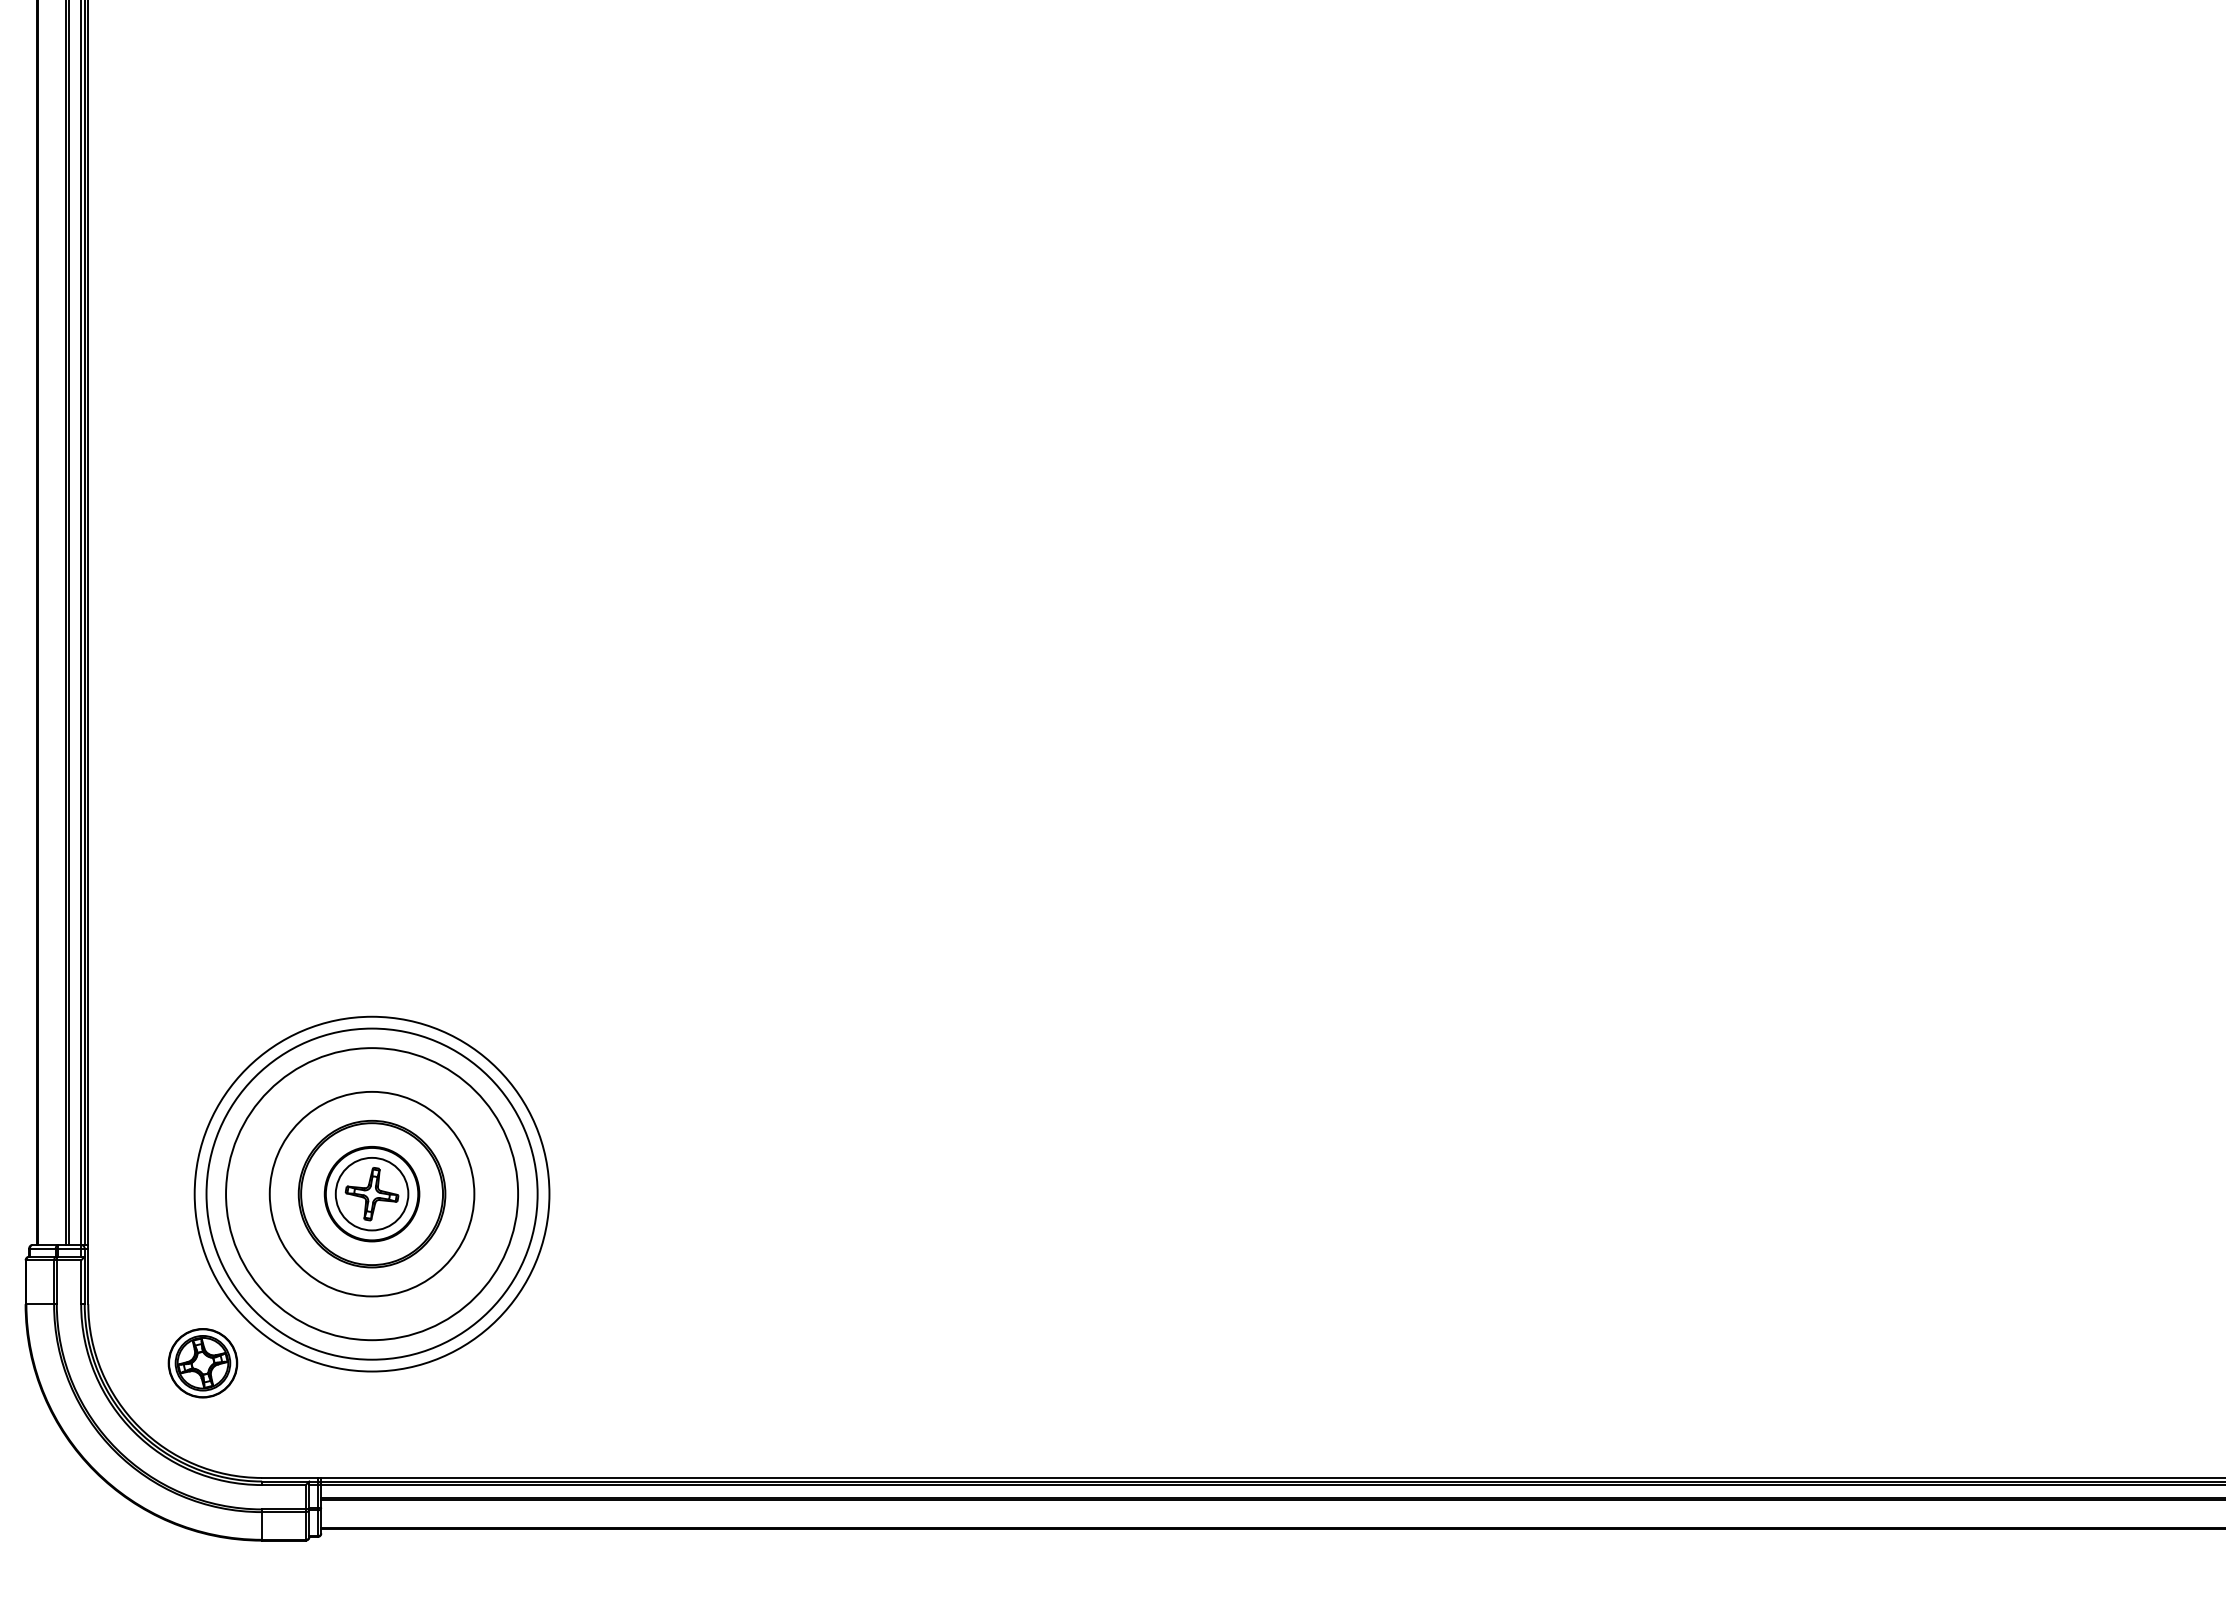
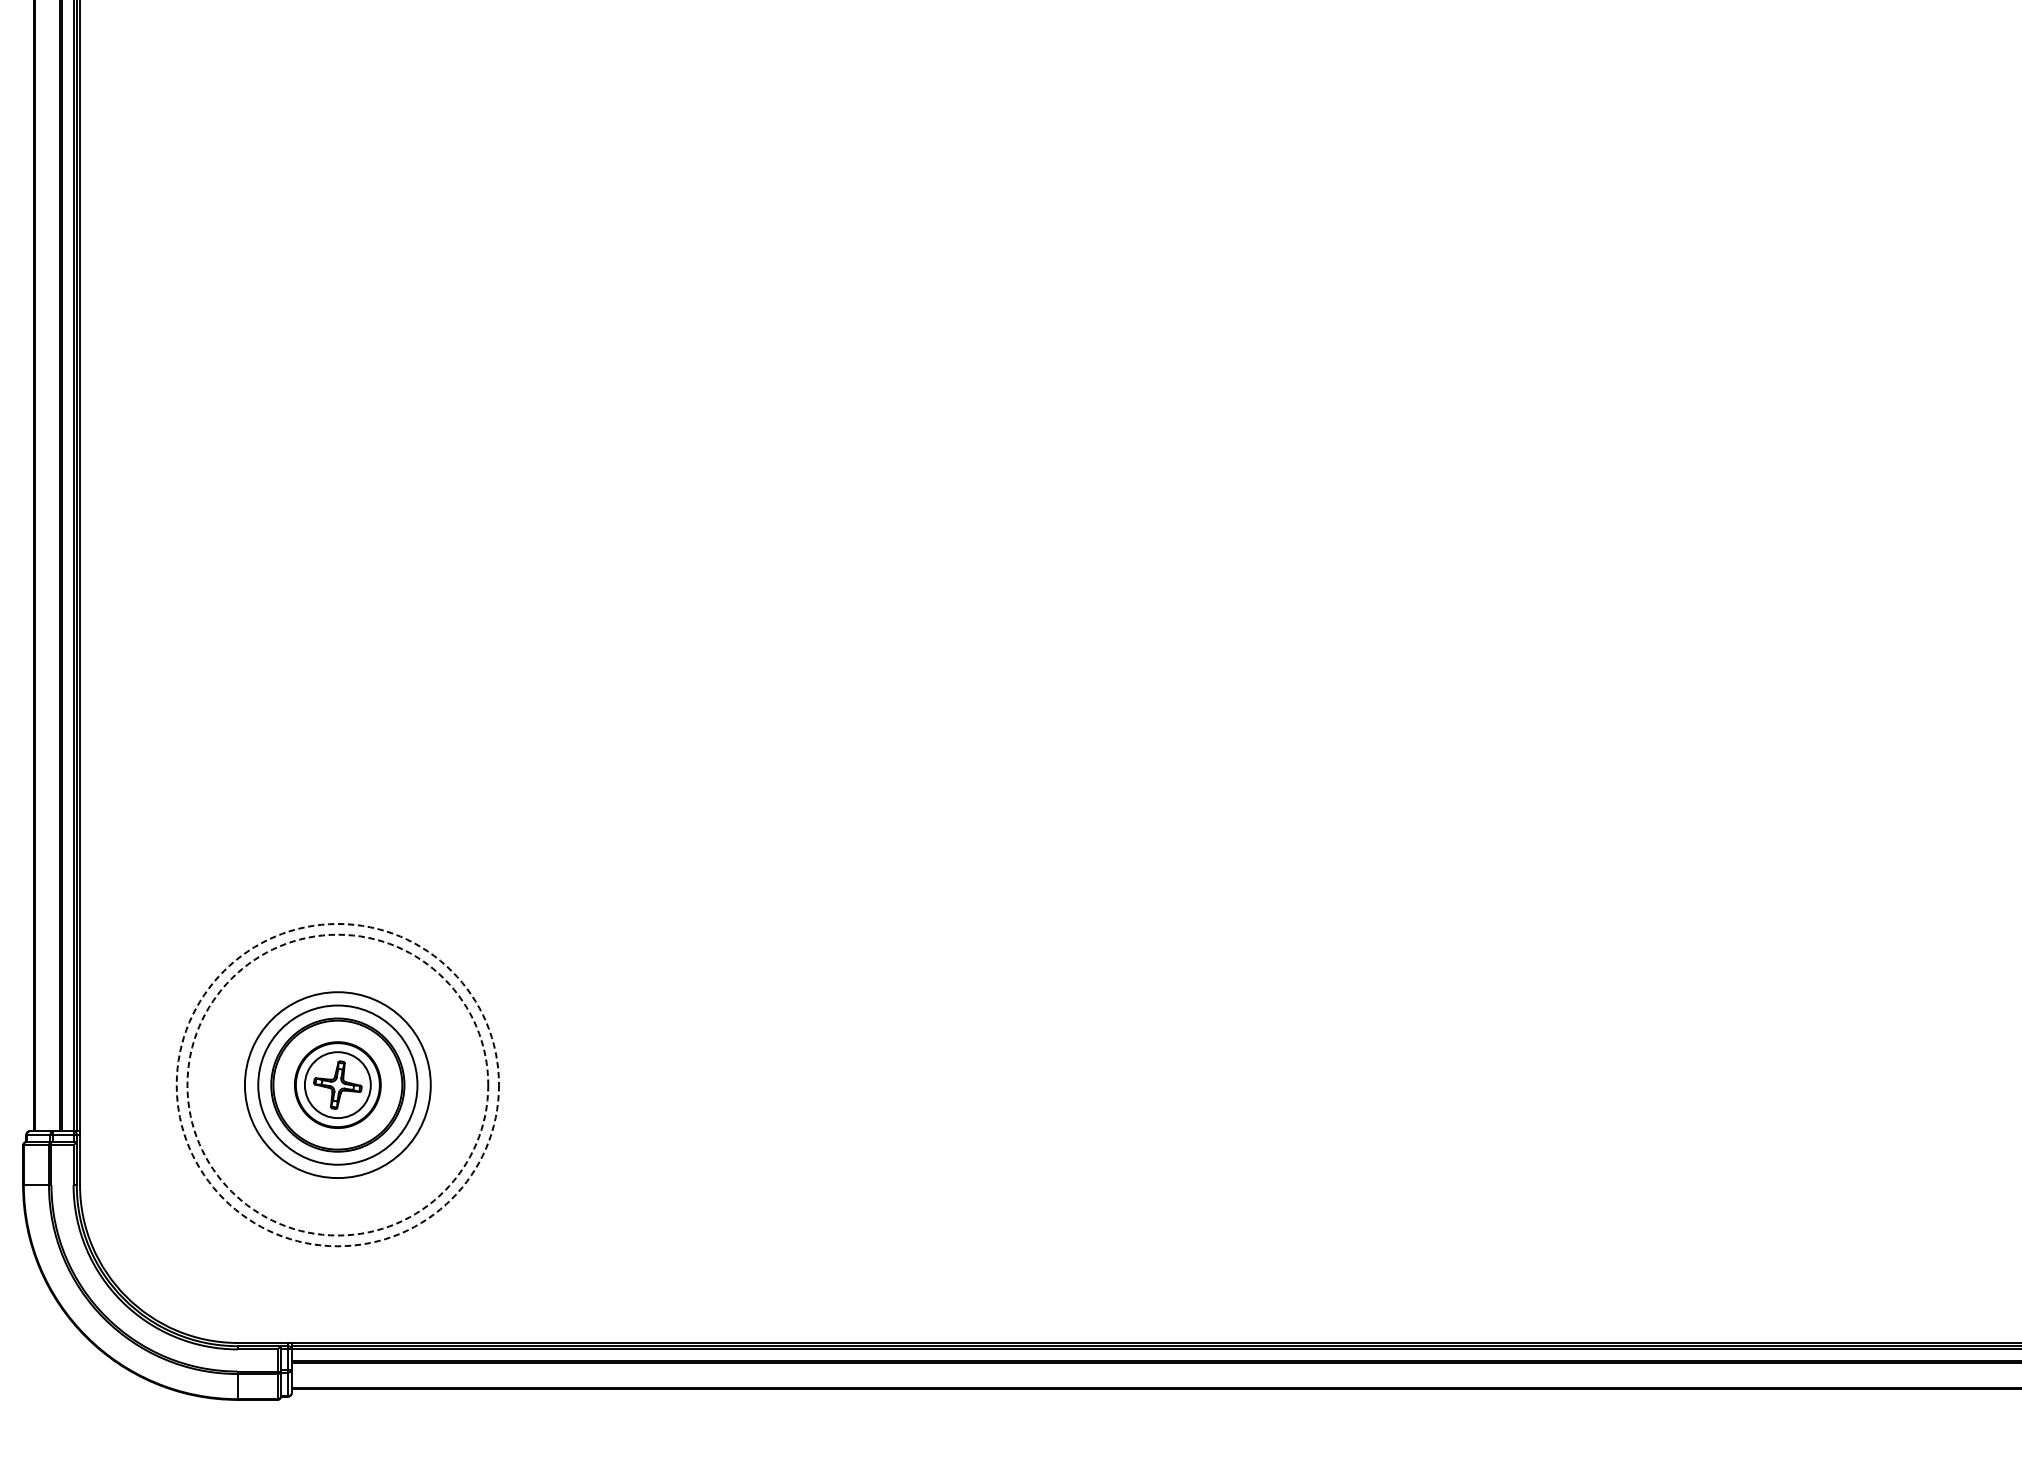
circle: (371, 1193) -> (337, 1084), solid -> dashed
circle: (371, 1193) -> (337, 1084), solid -> dashed
circle: (372, 1194) -> (338, 1085), size x0.6
part: (202, 1363) -> (183, 1238), removed

